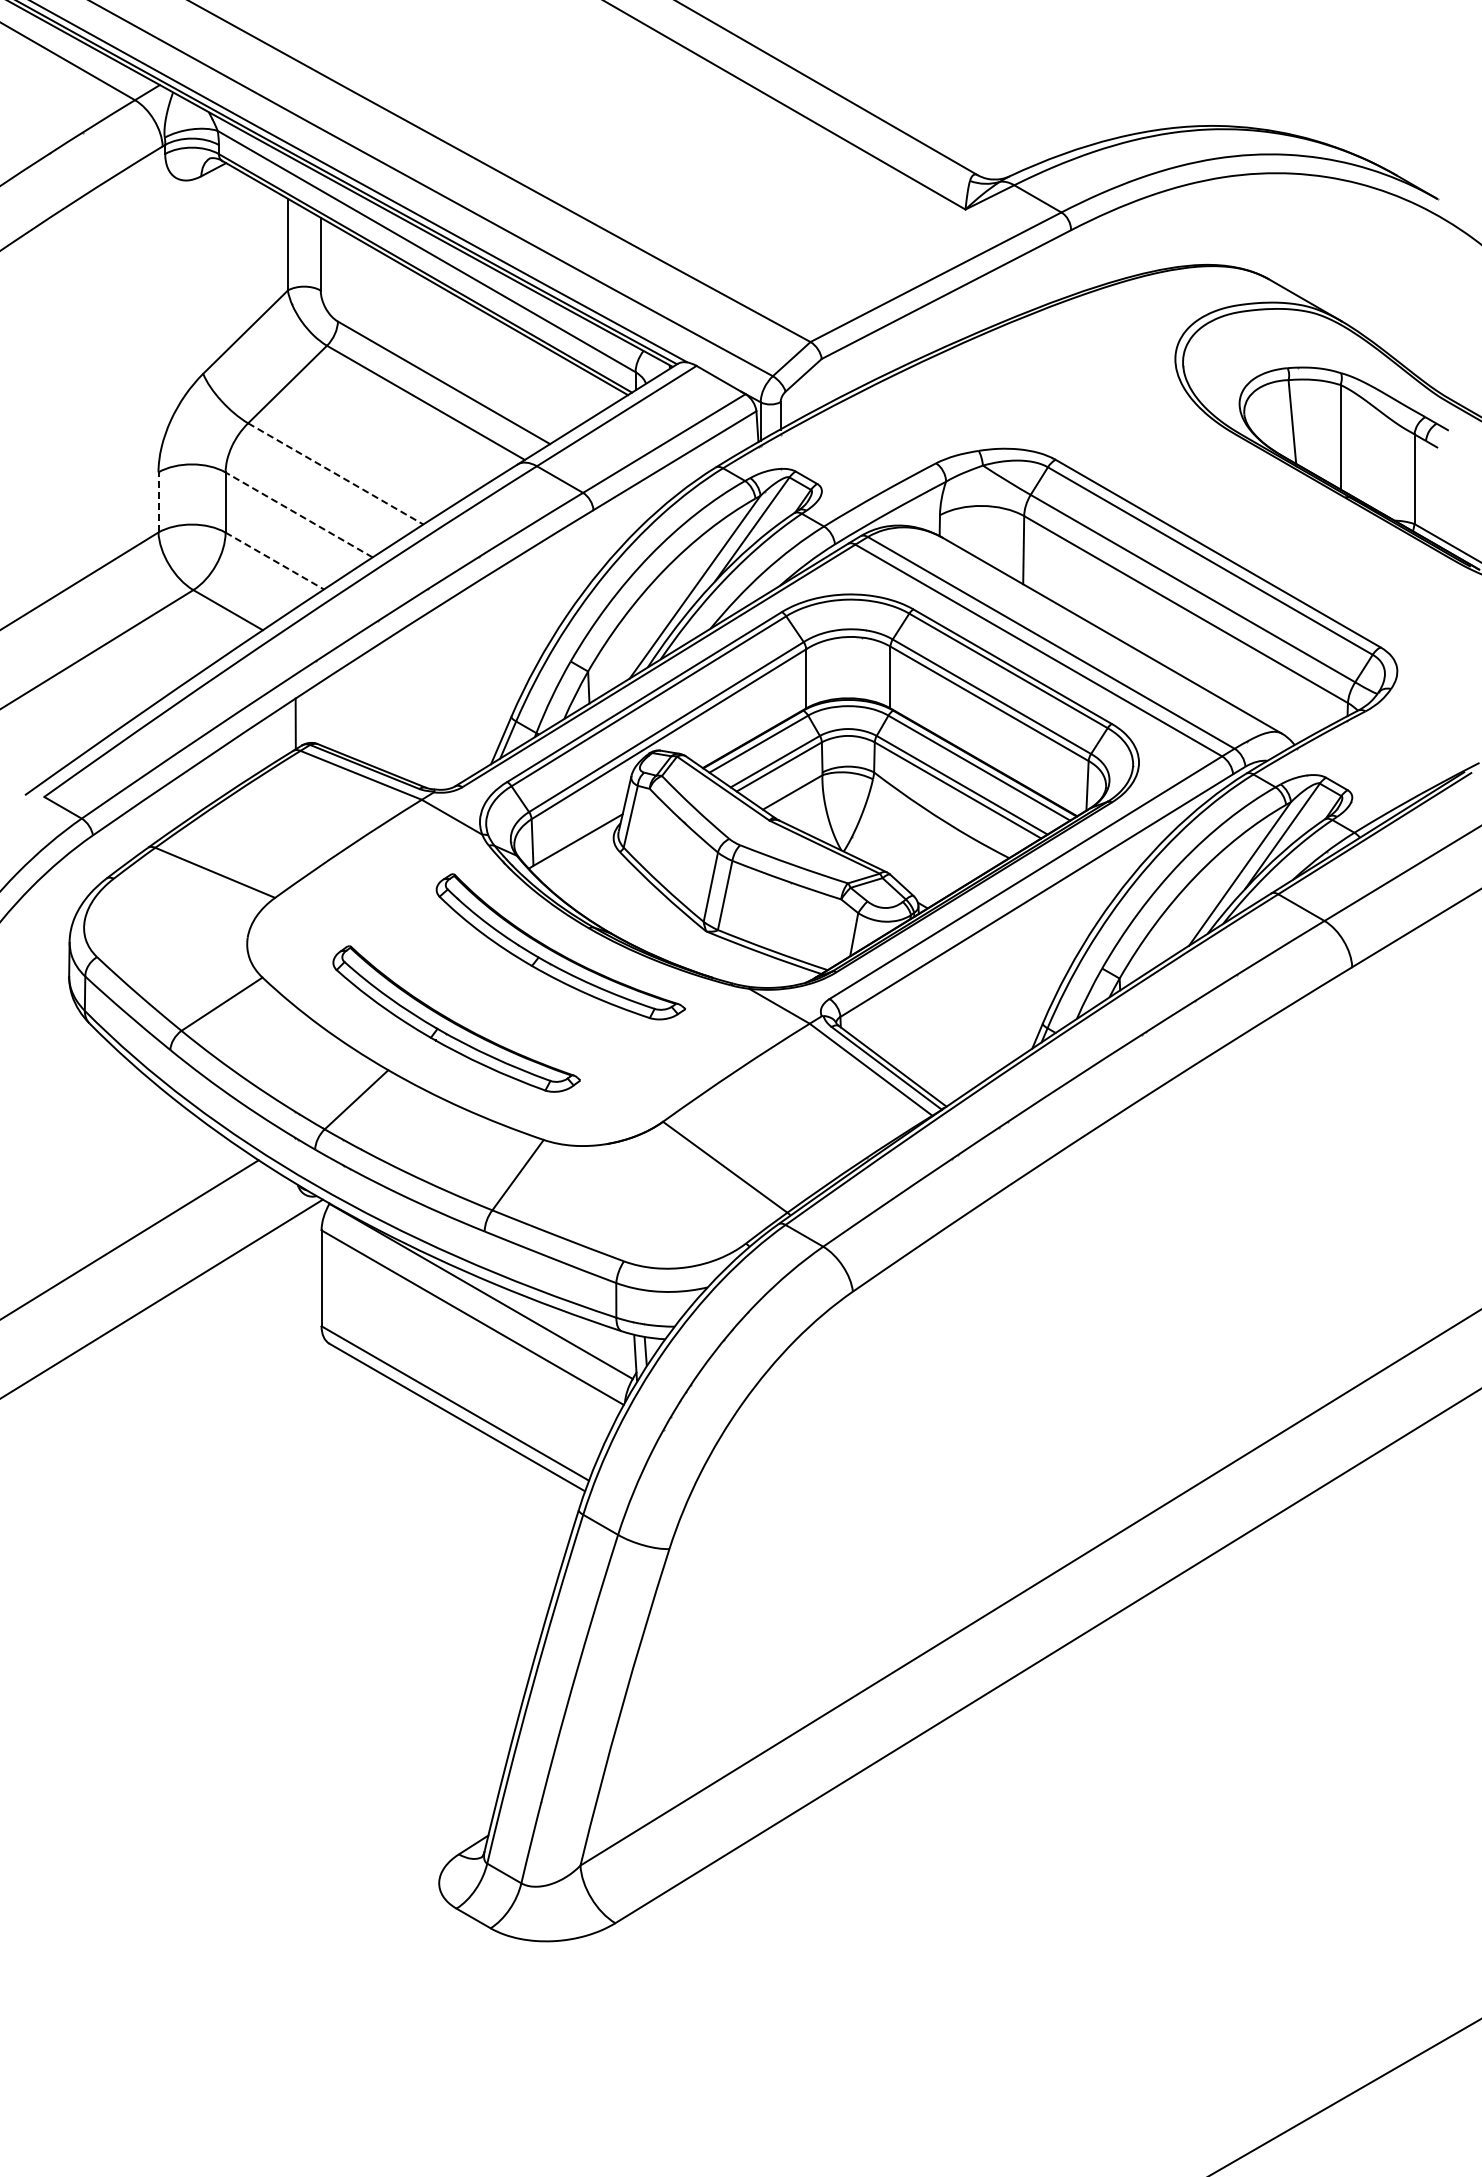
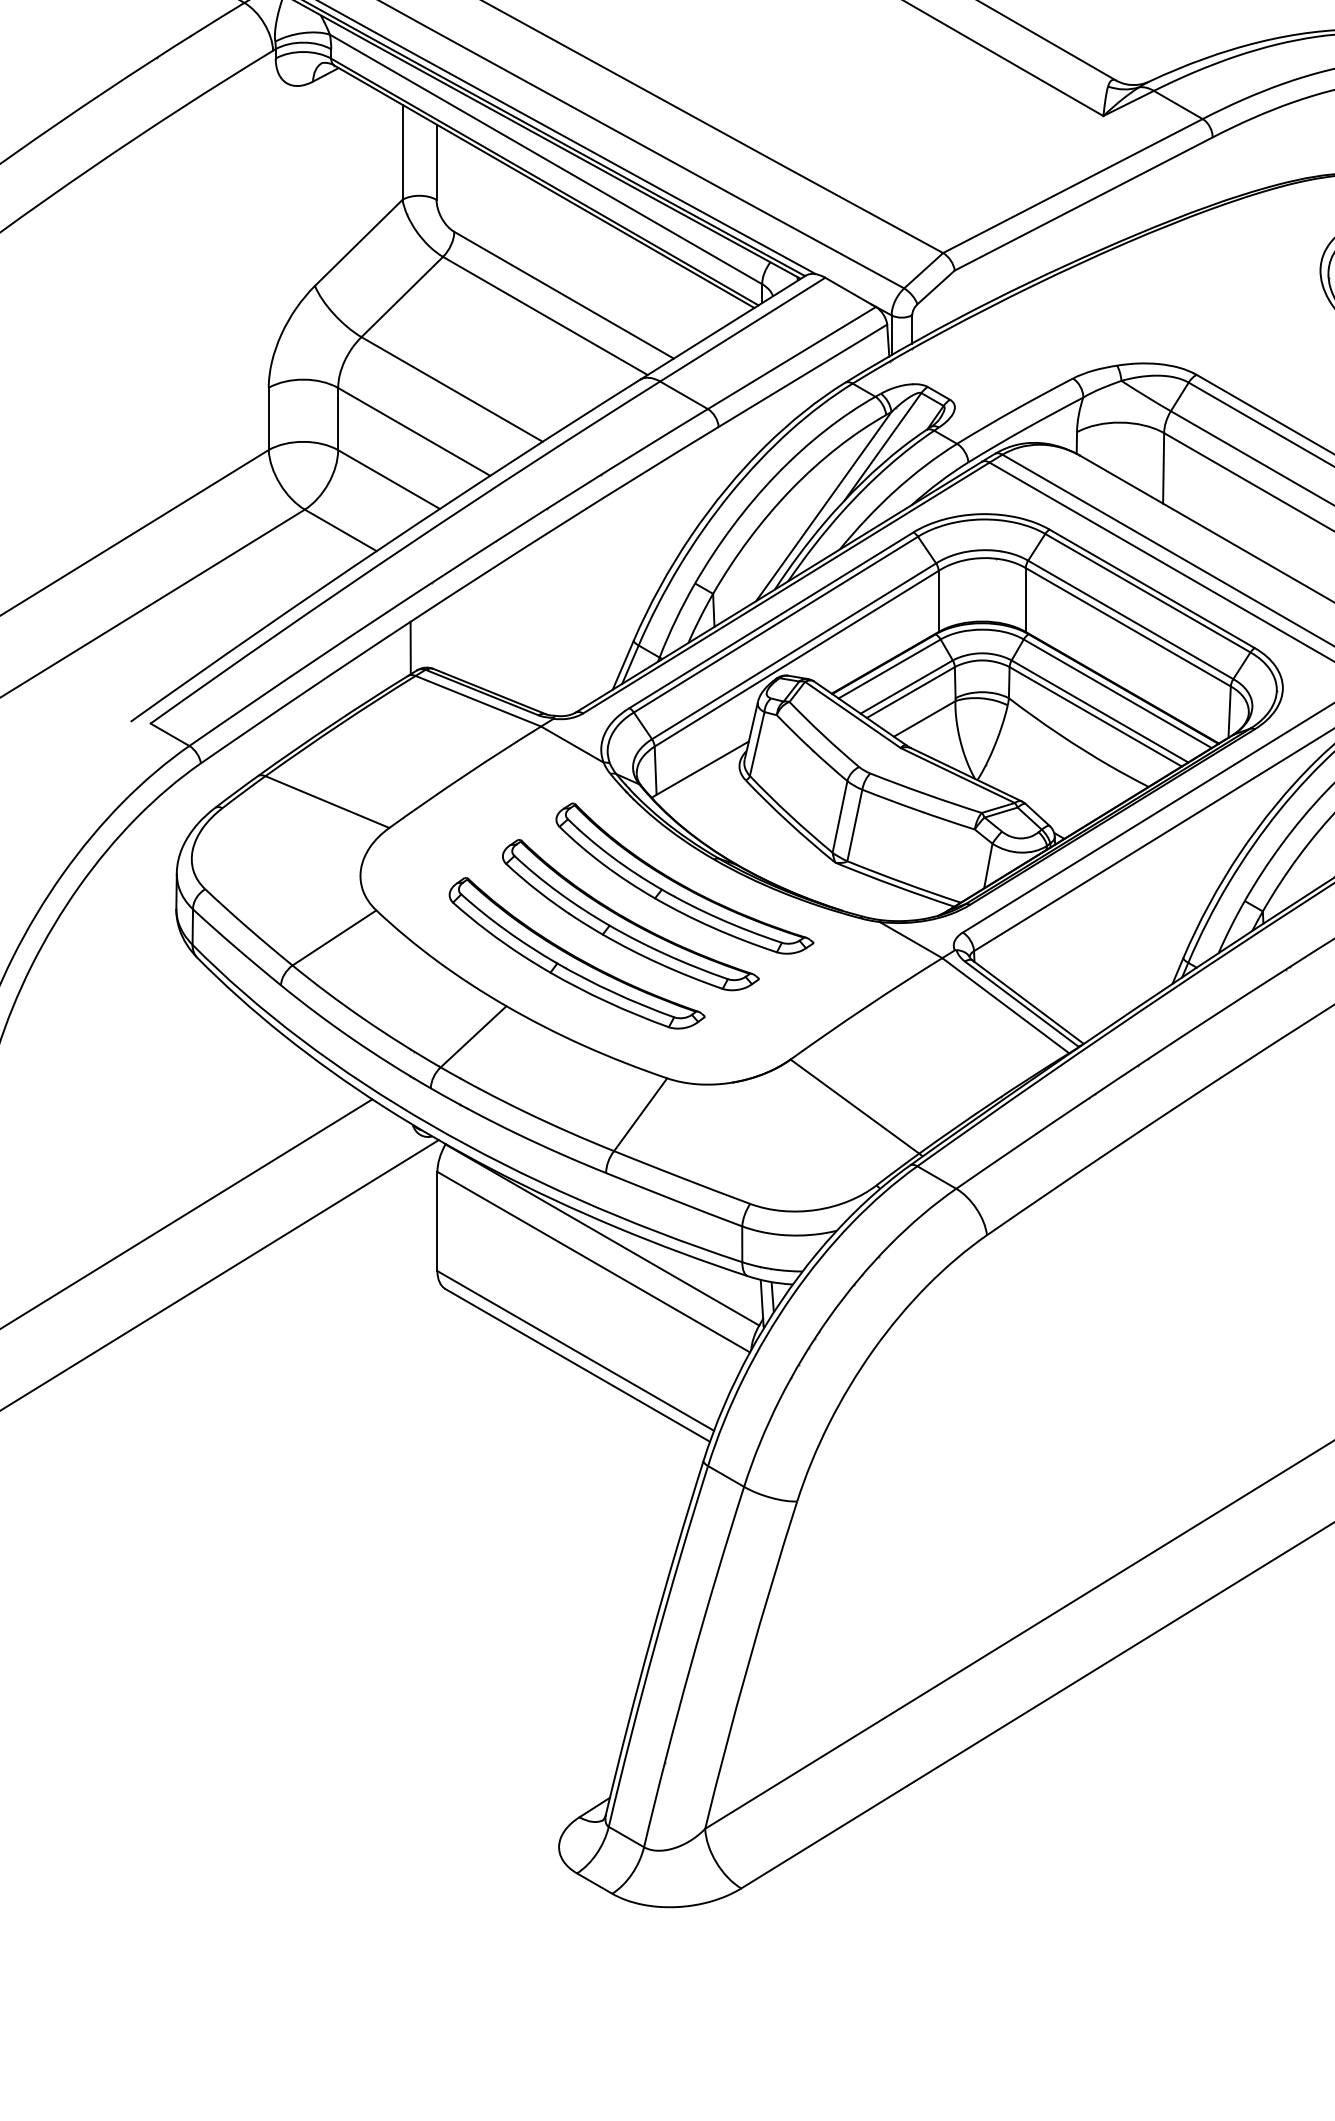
line: (336, 474) -> (452, 390), dashed -> solid
line: (158, 501) -> (268, 417), dashed -> solid
line: (299, 514) -> (414, 431), dashed -> solid
line: (274, 561) -> (388, 480), dashed -> solid
part: (508, 981) -> (630, 914), added

